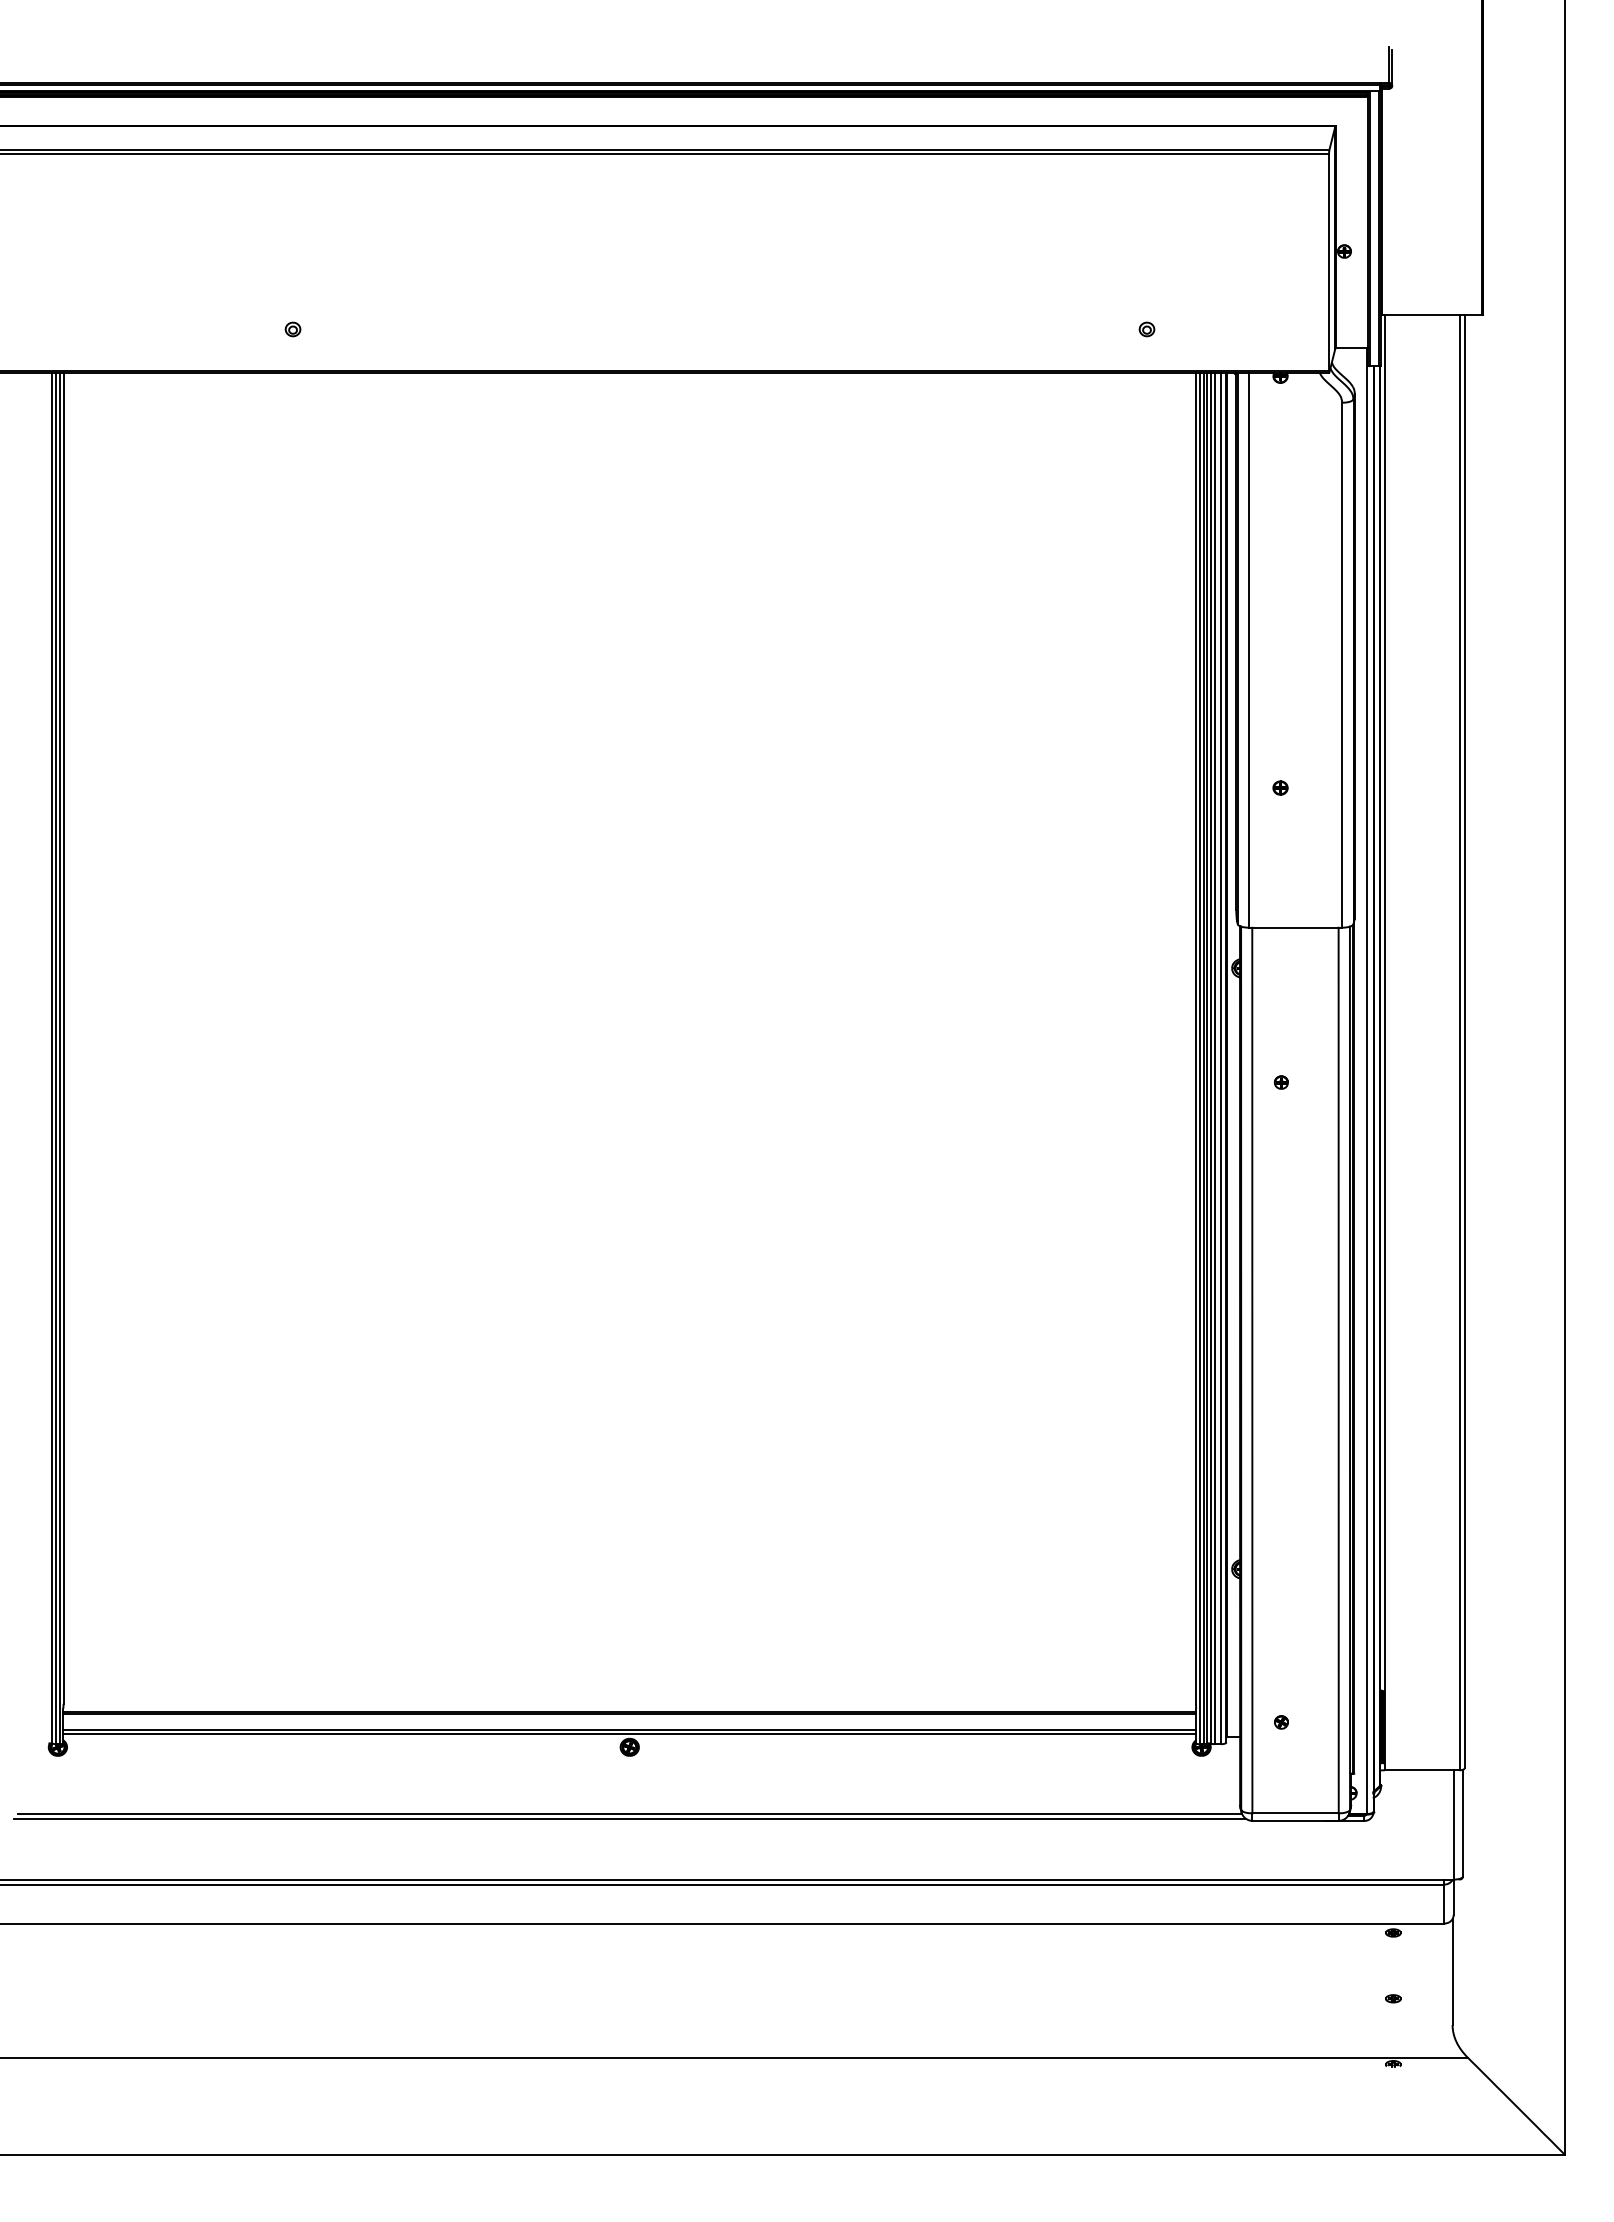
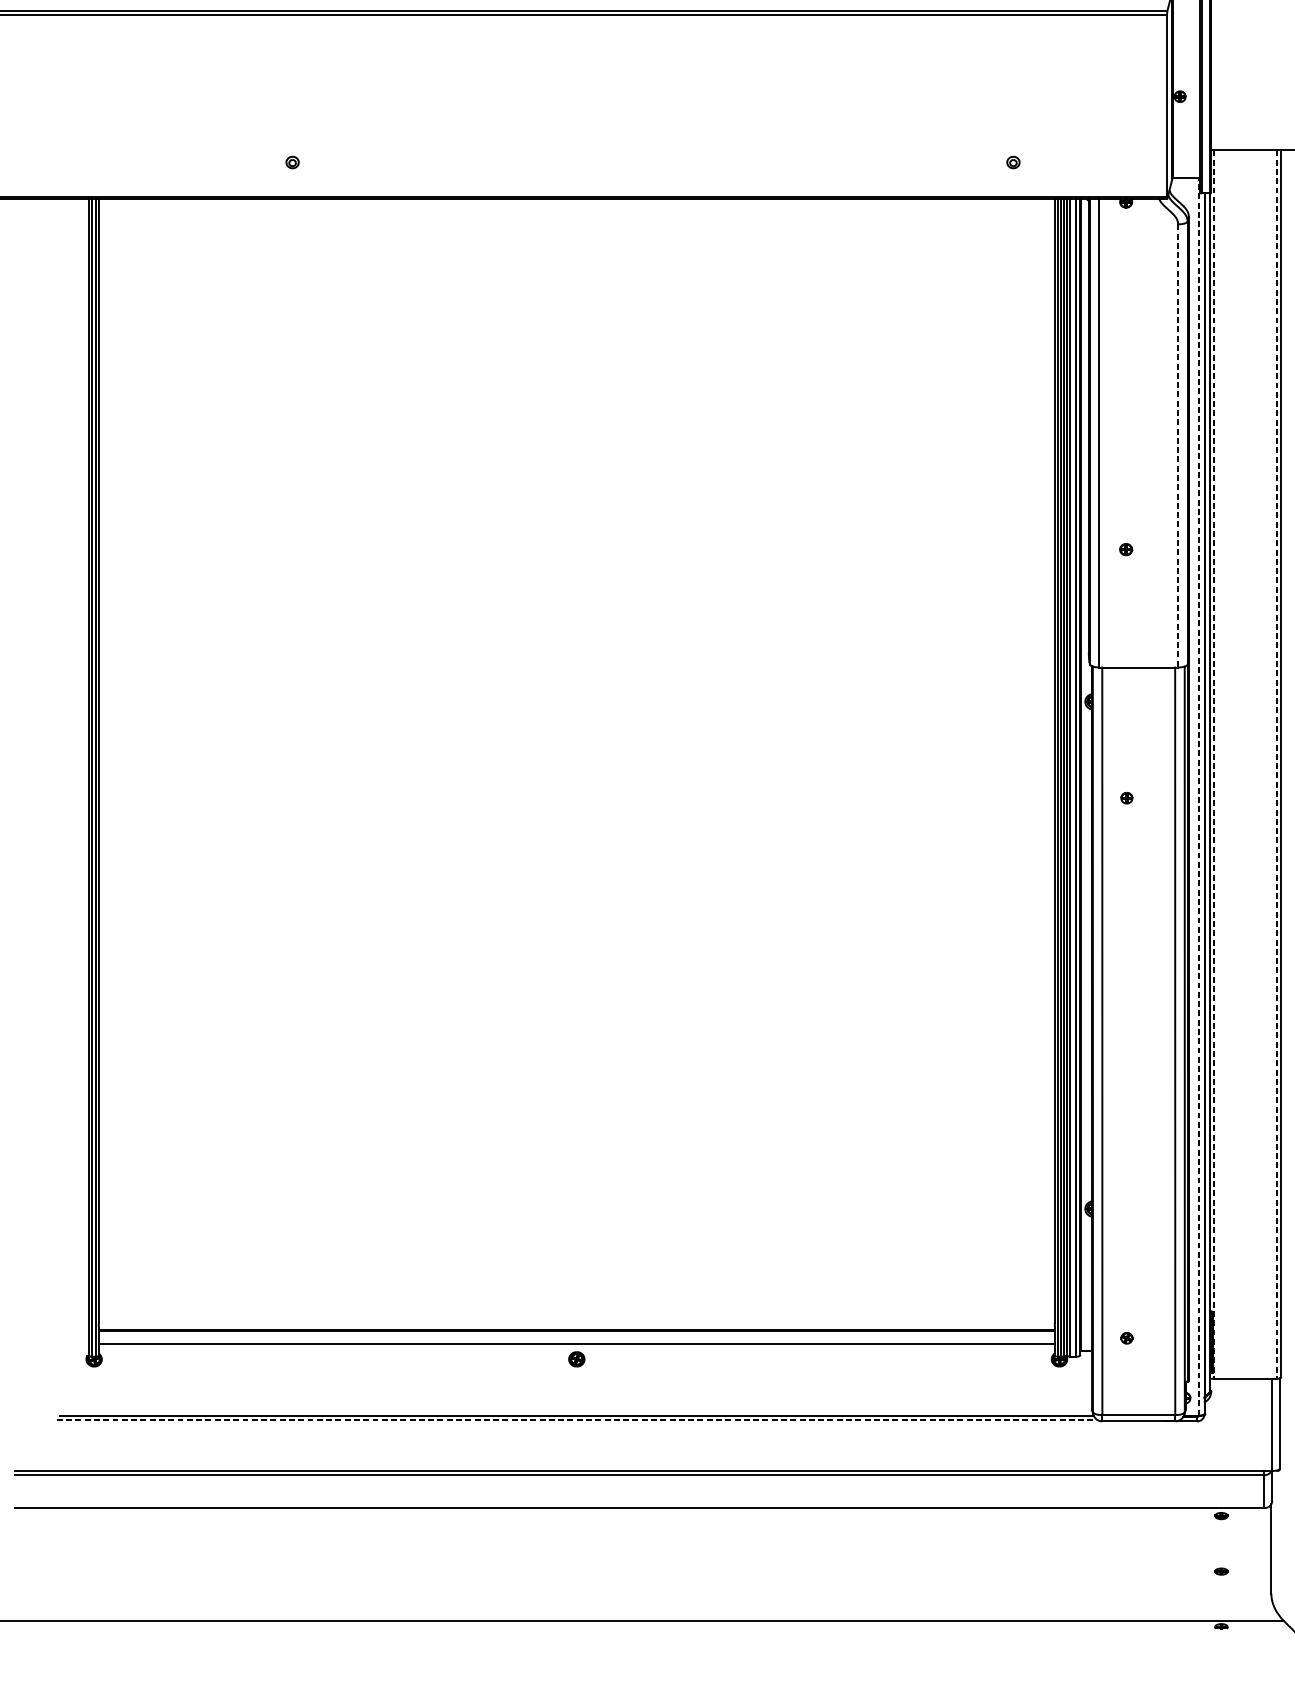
line: (1342, 665) -> (1178, 446), solid -> dashed
line: (1384, 1042) -> (1213, 764), solid -> dashed
line: (1459, 1042) -> (1277, 764), solid -> dashed
line: (1366, 1081) -> (1198, 797), solid -> dashed
line: (629, 1734) -> (576, 1348), removed
line: (630, 1818) -> (577, 1419), solid -> dashed

